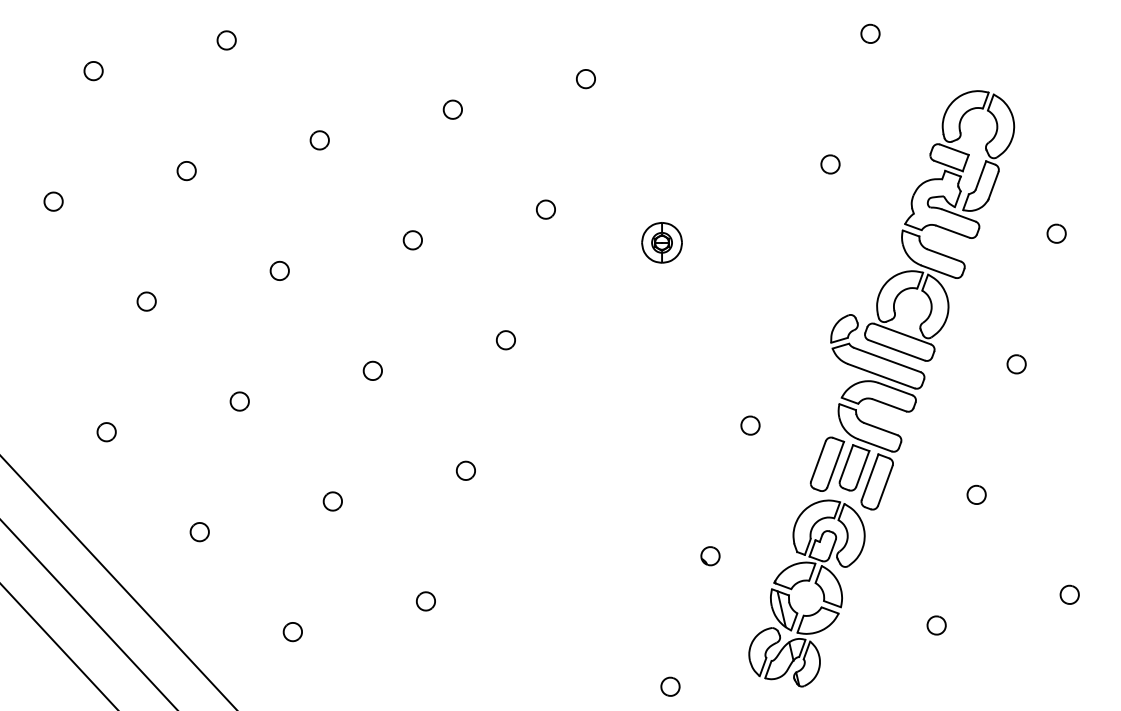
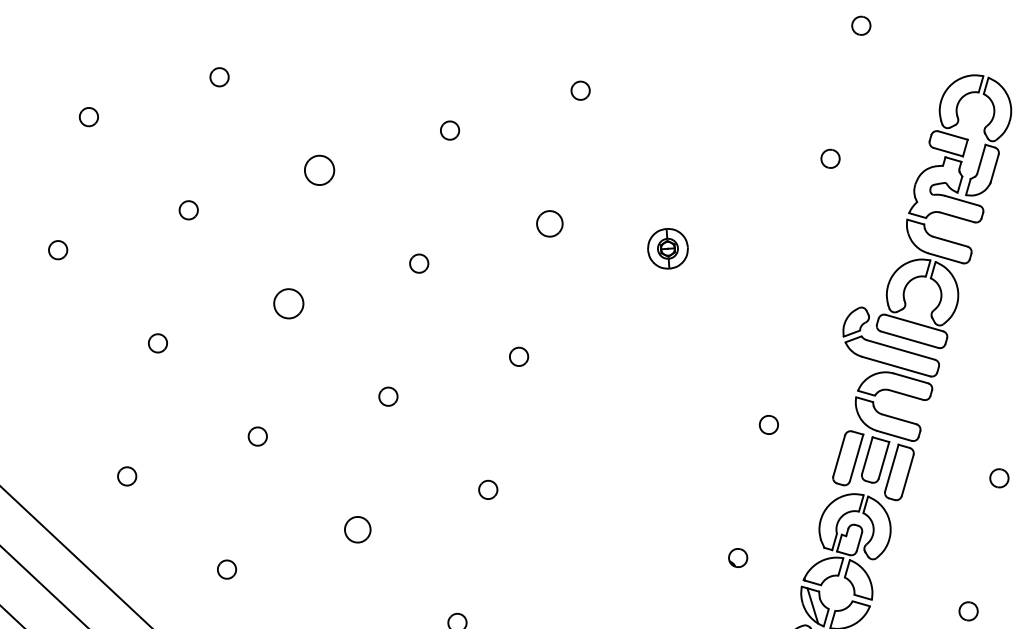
part: (319, 140) -> (319, 170), size x1.6
part: (545, 209) -> (549, 223), size x1.4
part: (279, 270) -> (288, 303), size x1.6
part: (332, 501) -> (357, 529), size x1.4

